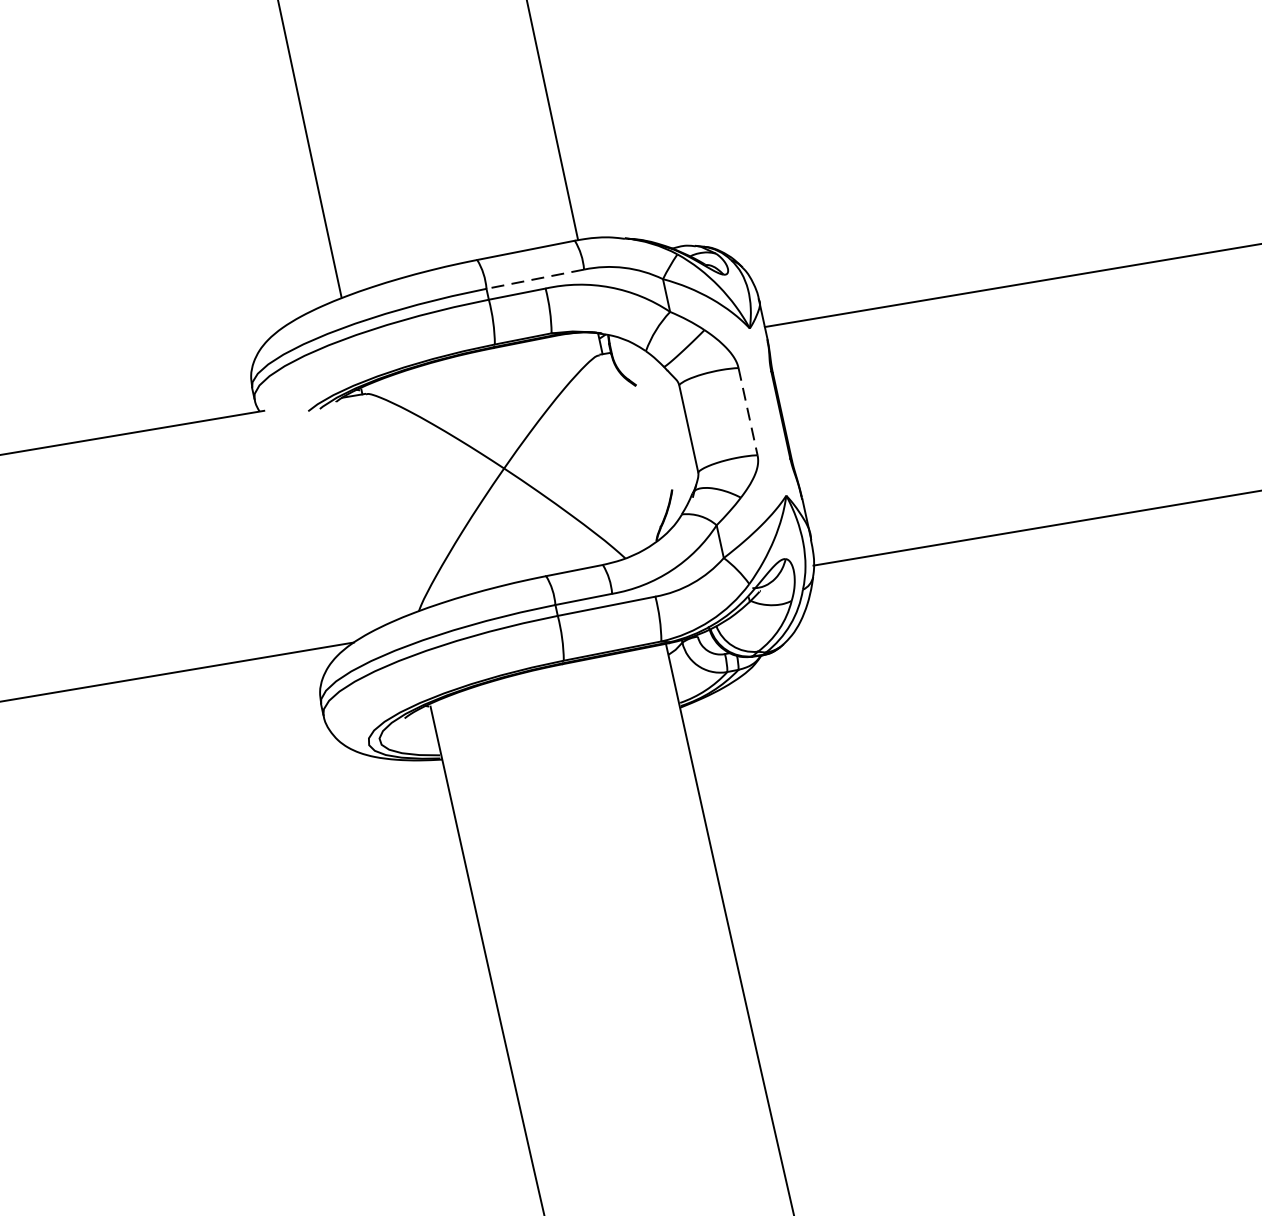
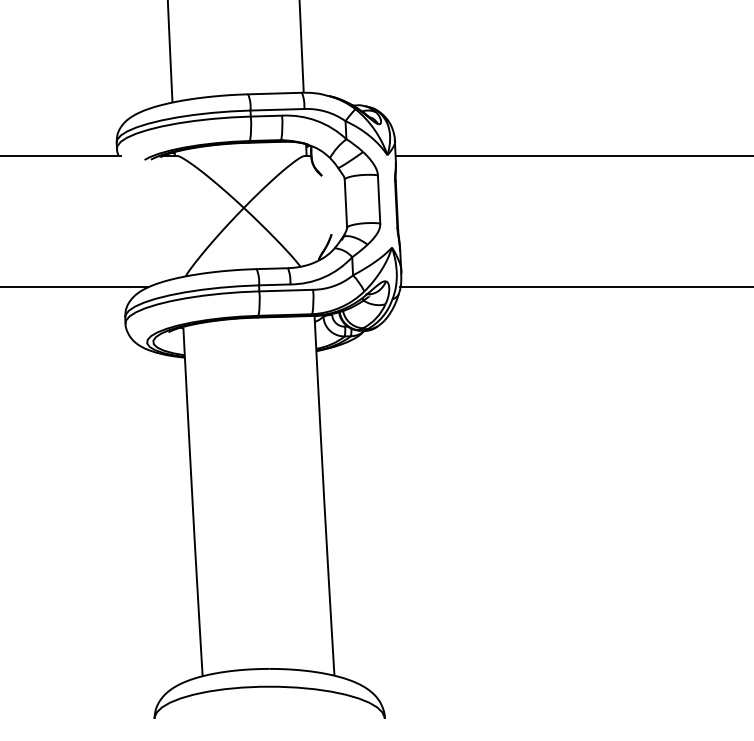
line: (535, 278) -> (277, 109), dashed -> solid
line: (748, 411) -> (379, 199), dashed -> solid

